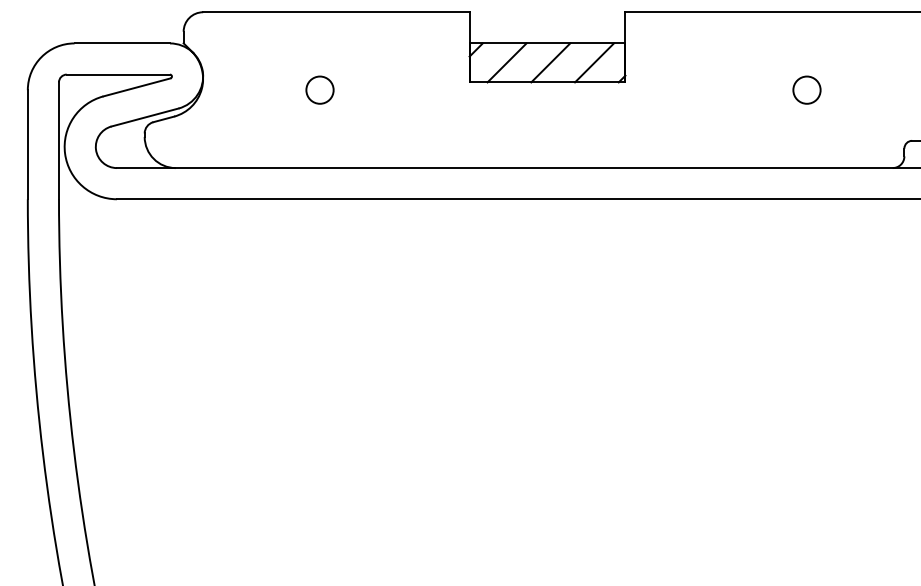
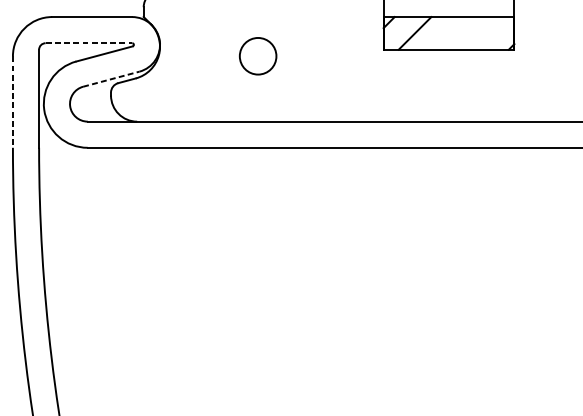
line: (550, 62) -> (451, 33), removed
line: (594, 62) -> (488, 33), removed
line: (118, 74) -> (89, 43), solid -> dashed
circle: (319, 89) -> (257, 55), size x1.6
line: (145, 117) -> (111, 79), solid -> dashed
line: (27, 144) -> (12, 101), solid -> dashed

